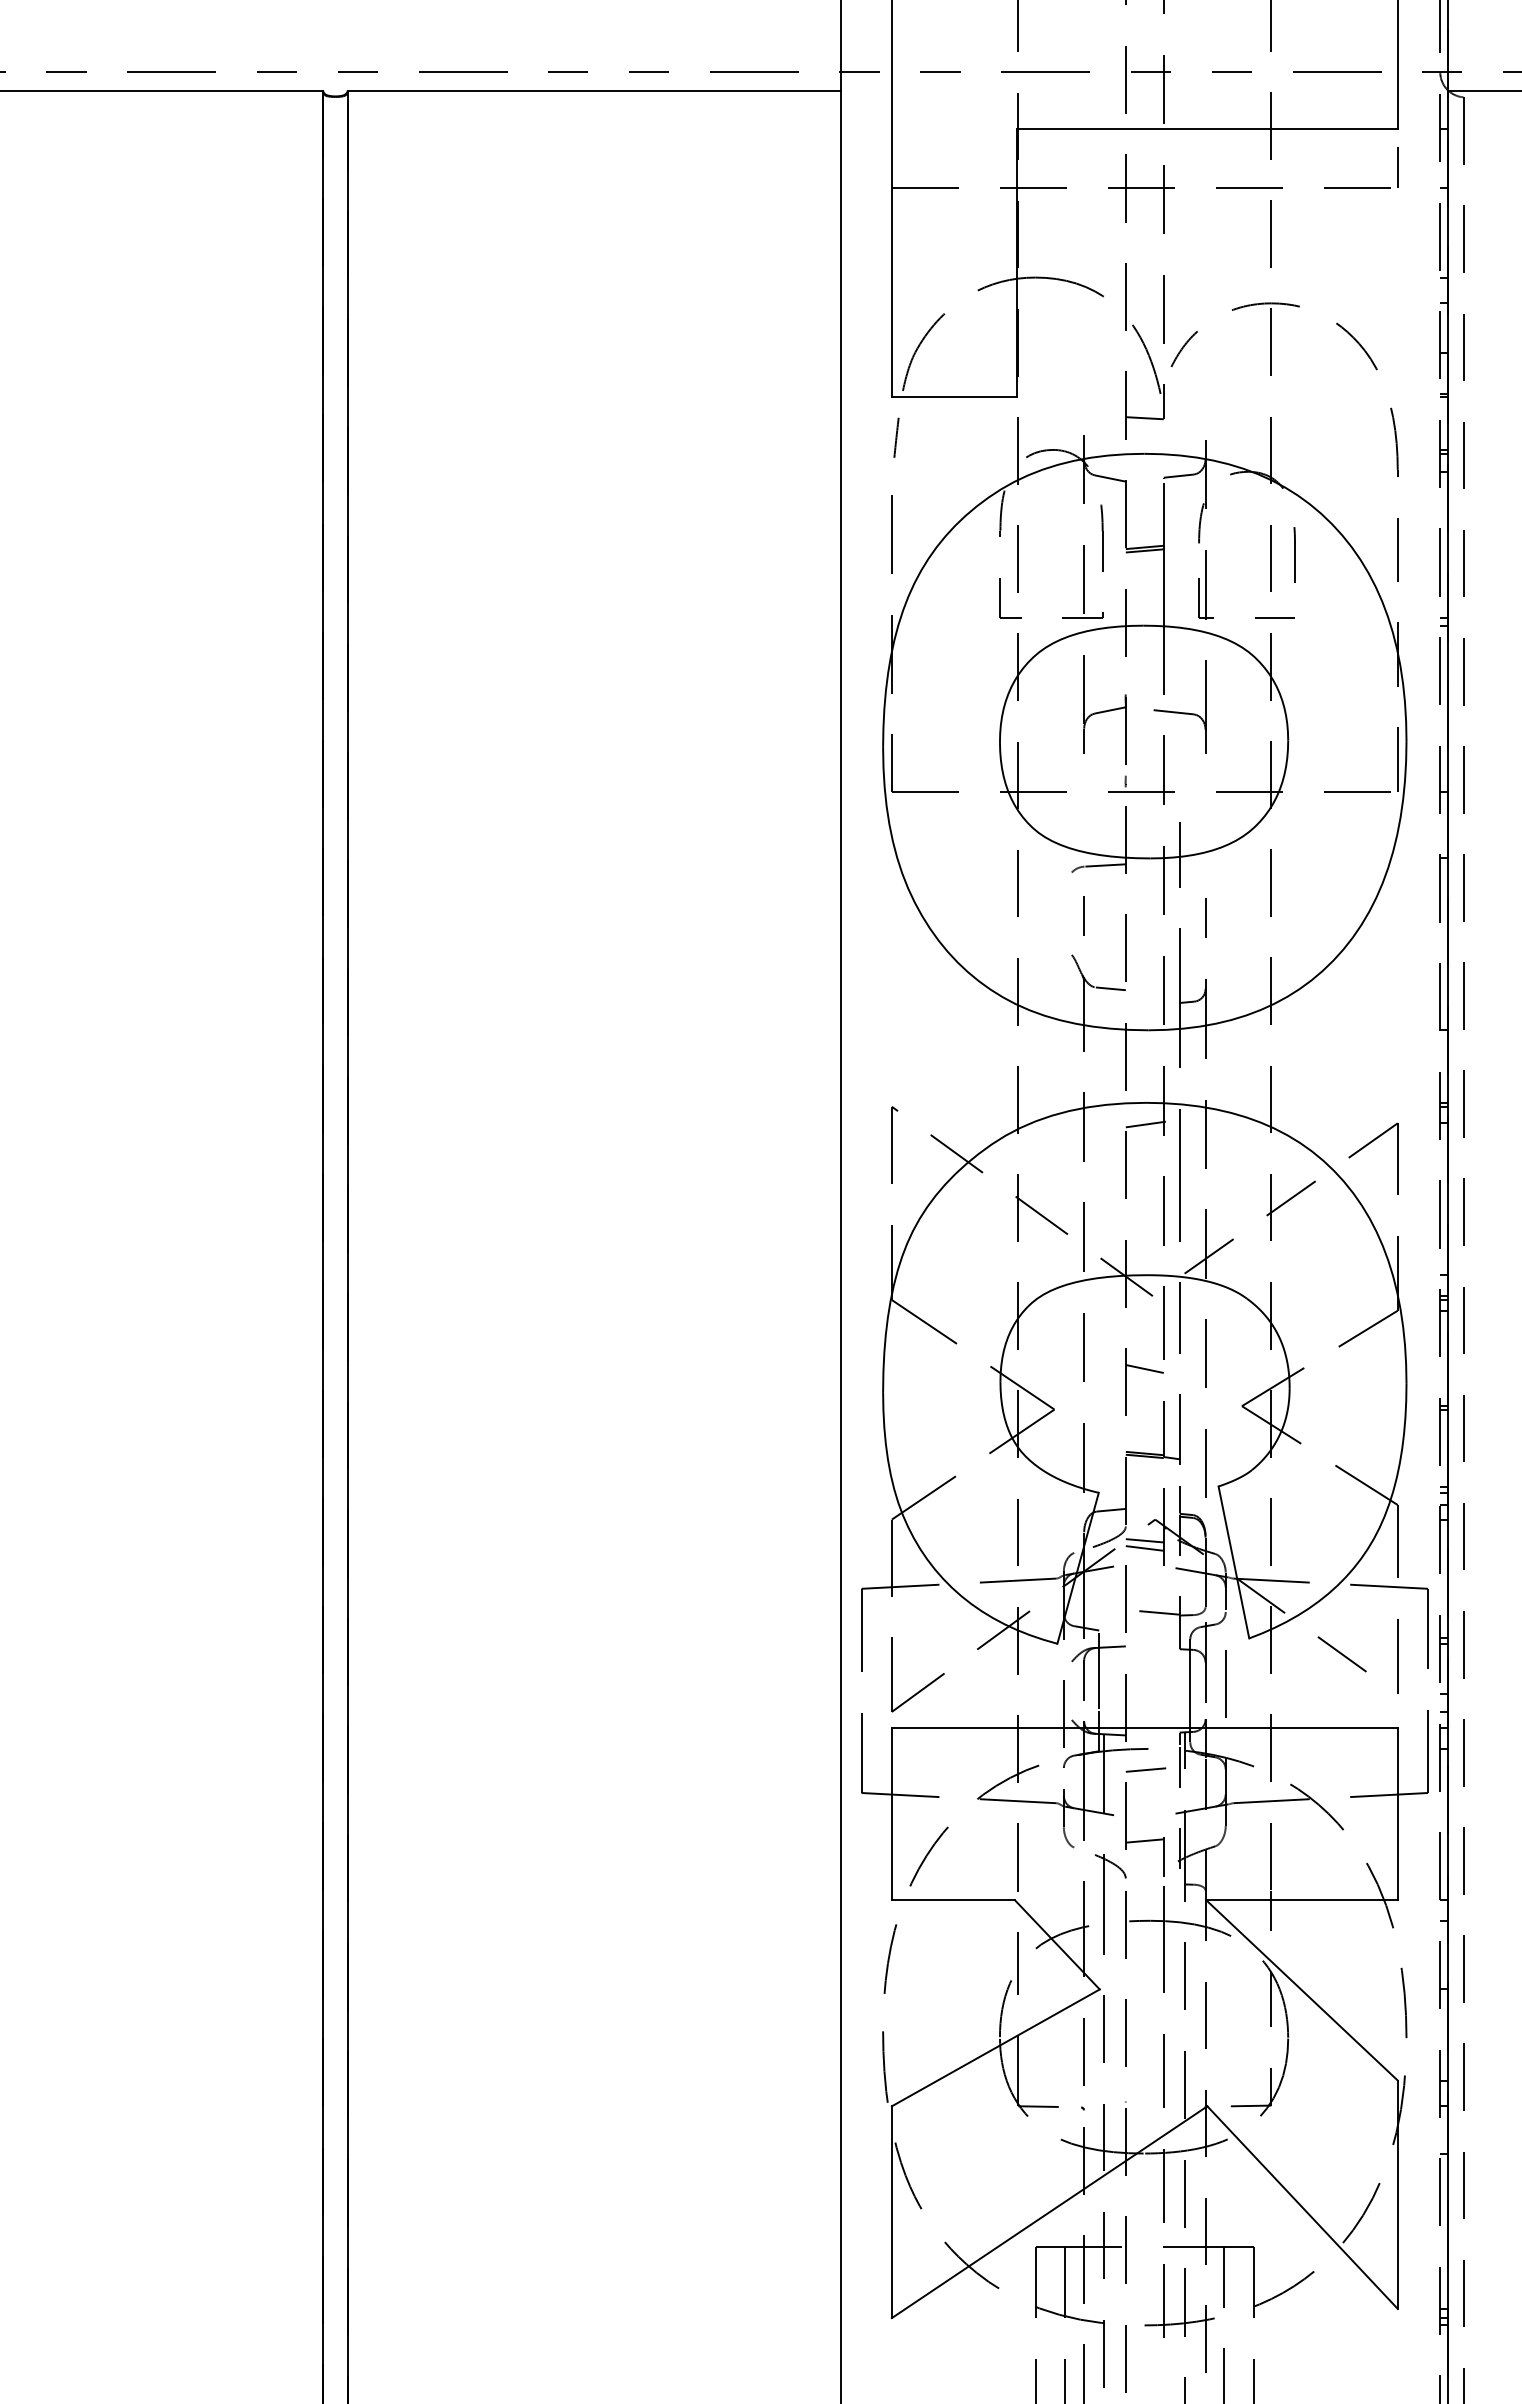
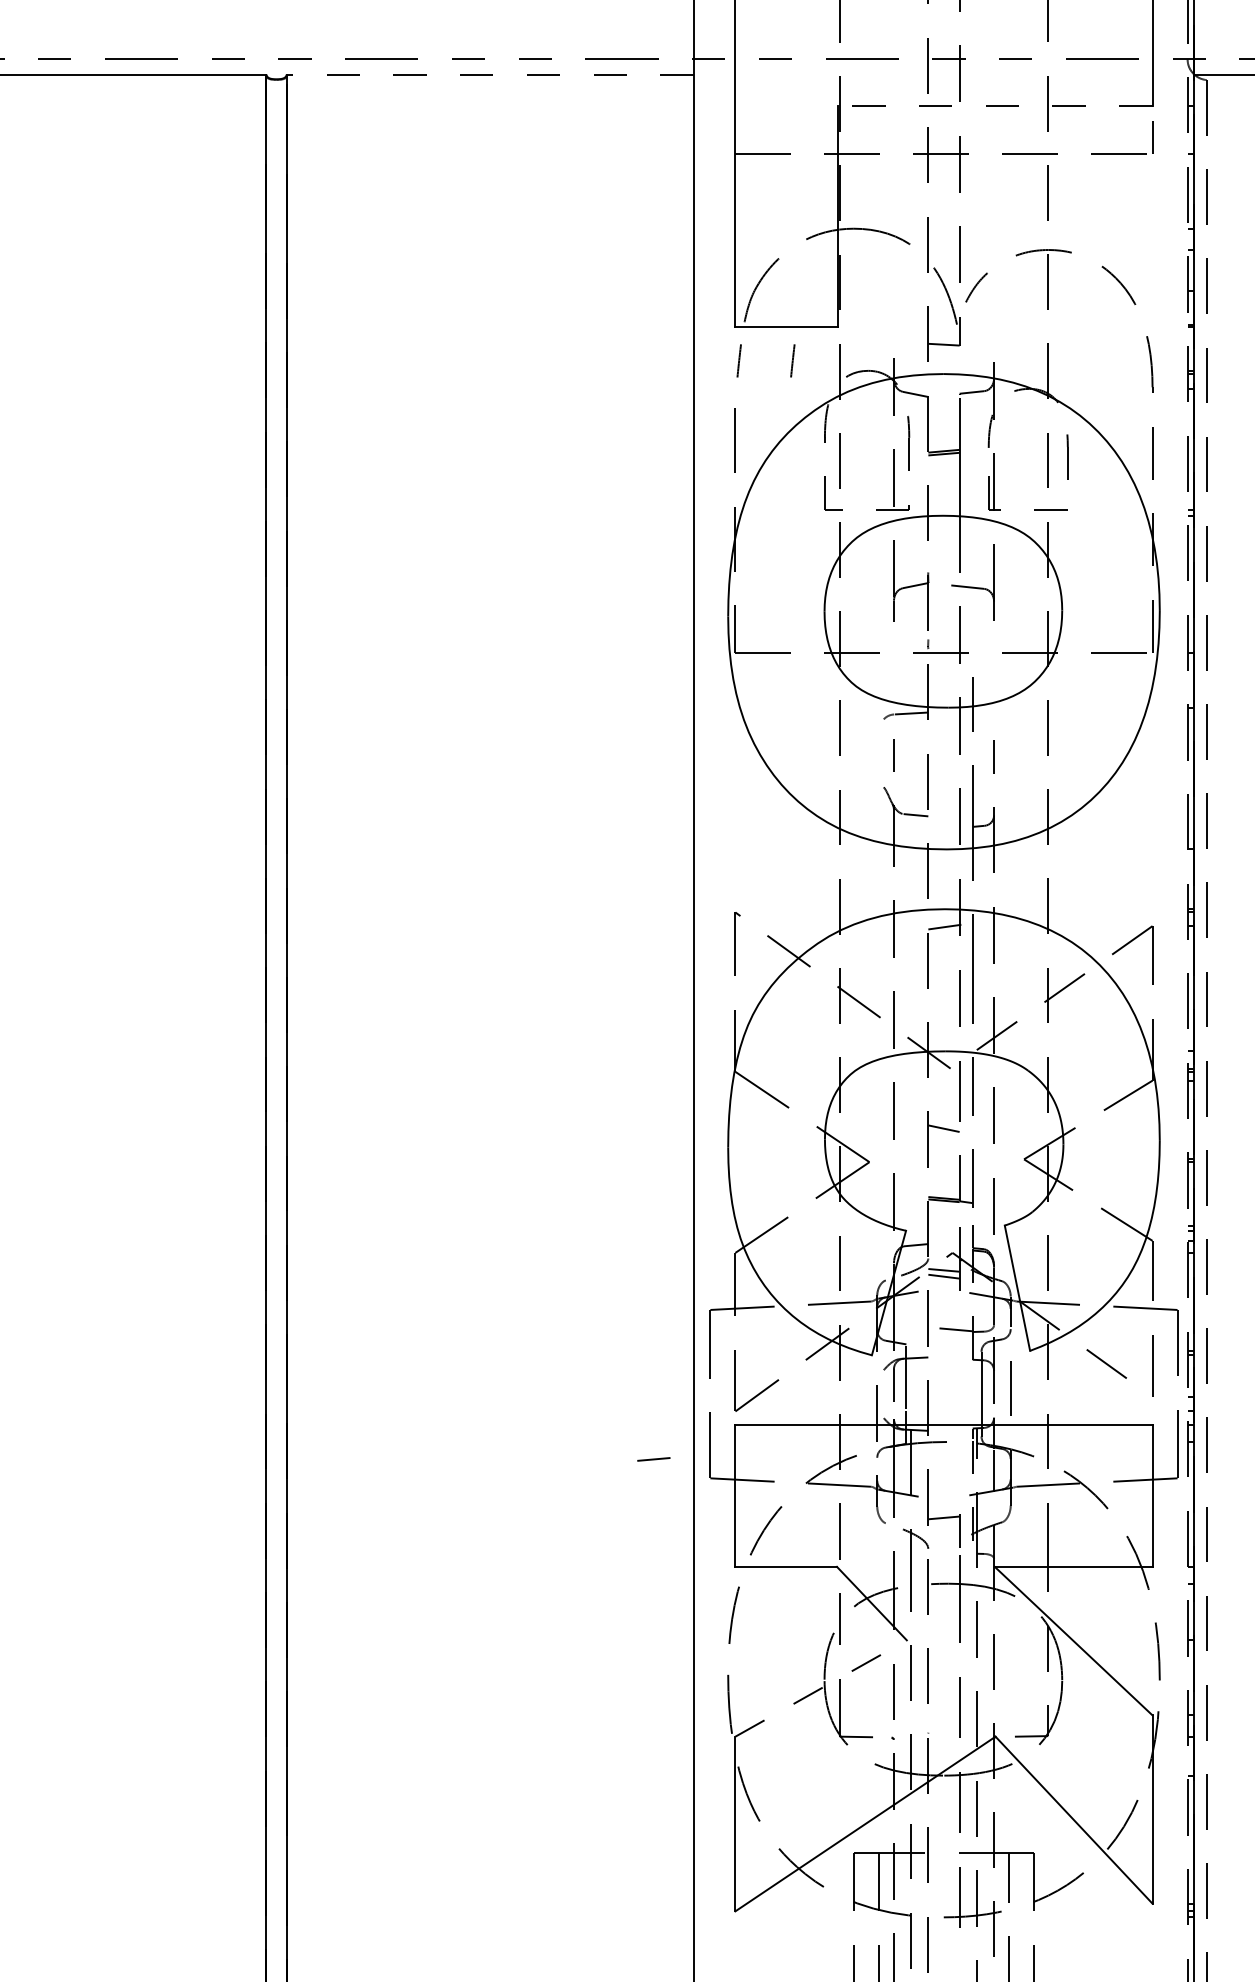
line: (594, 90) -> (490, 74), solid -> dashed
line: (1207, 128) -> (995, 105), solid -> dashed
line: (961, 437) -> (792, 360), added
line: (1145, 1769) -> (653, 1458), moved
line: (996, 2047) -> (821, 1688), solid -> dashed

